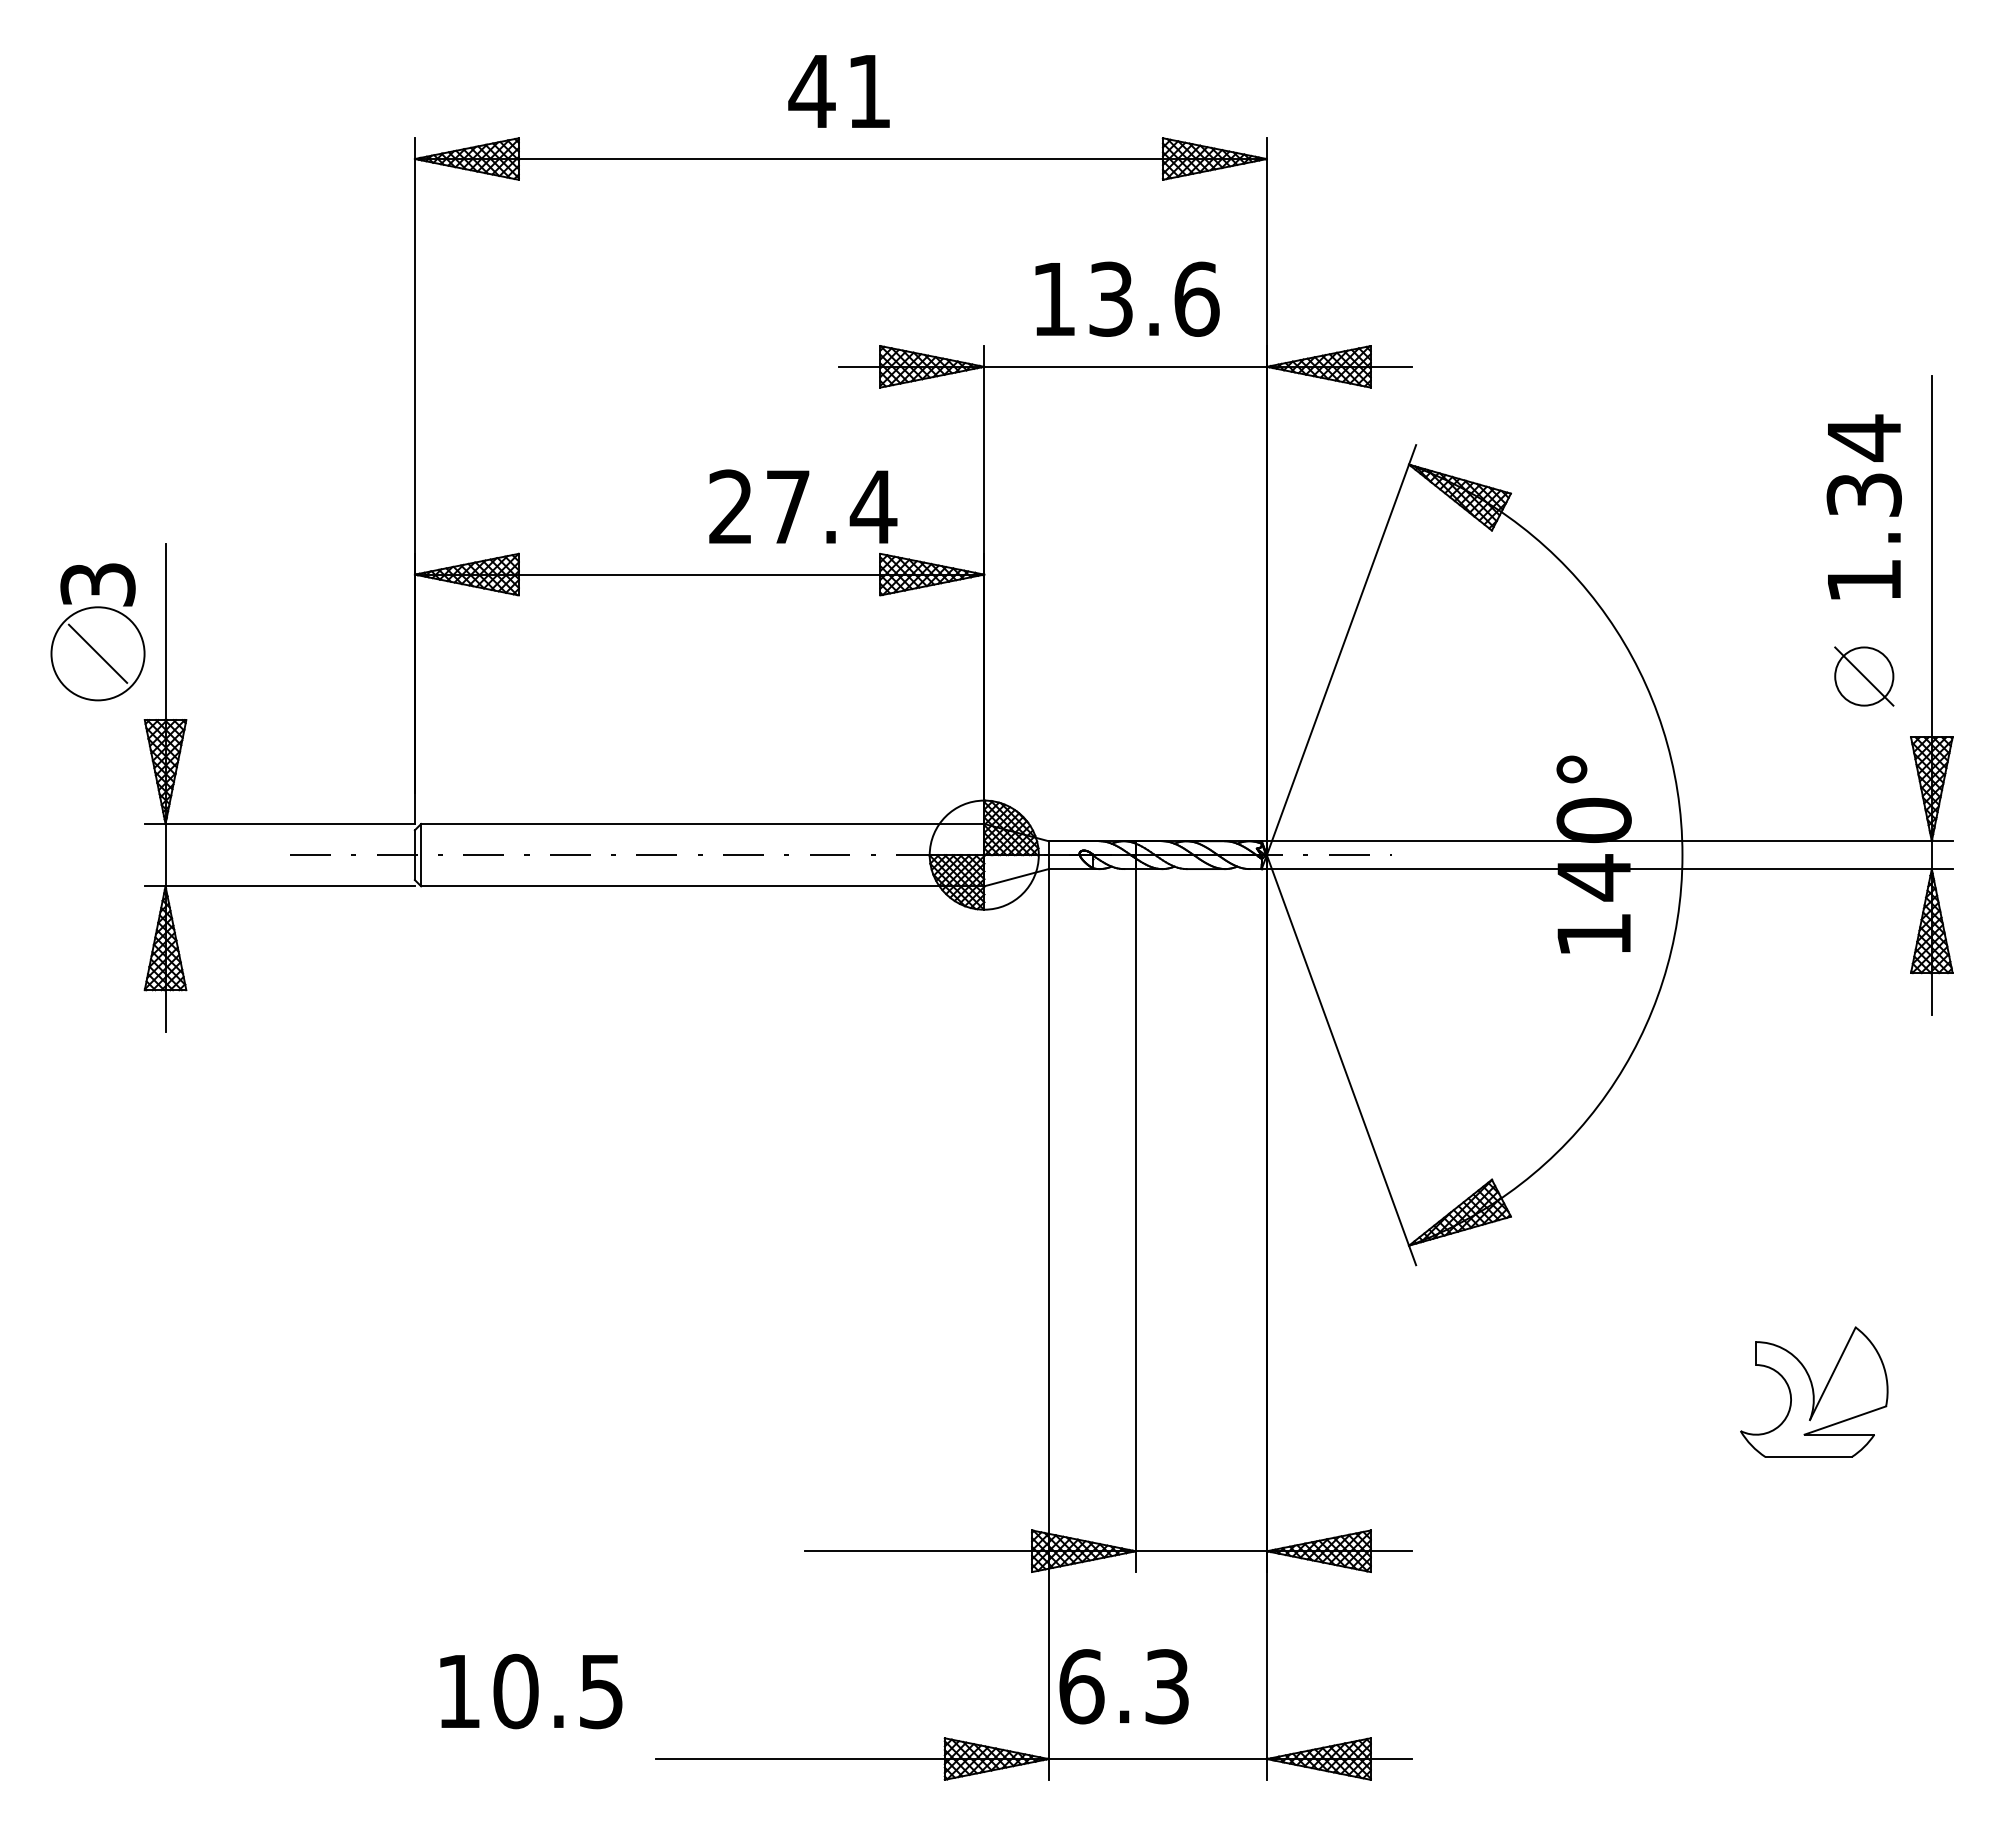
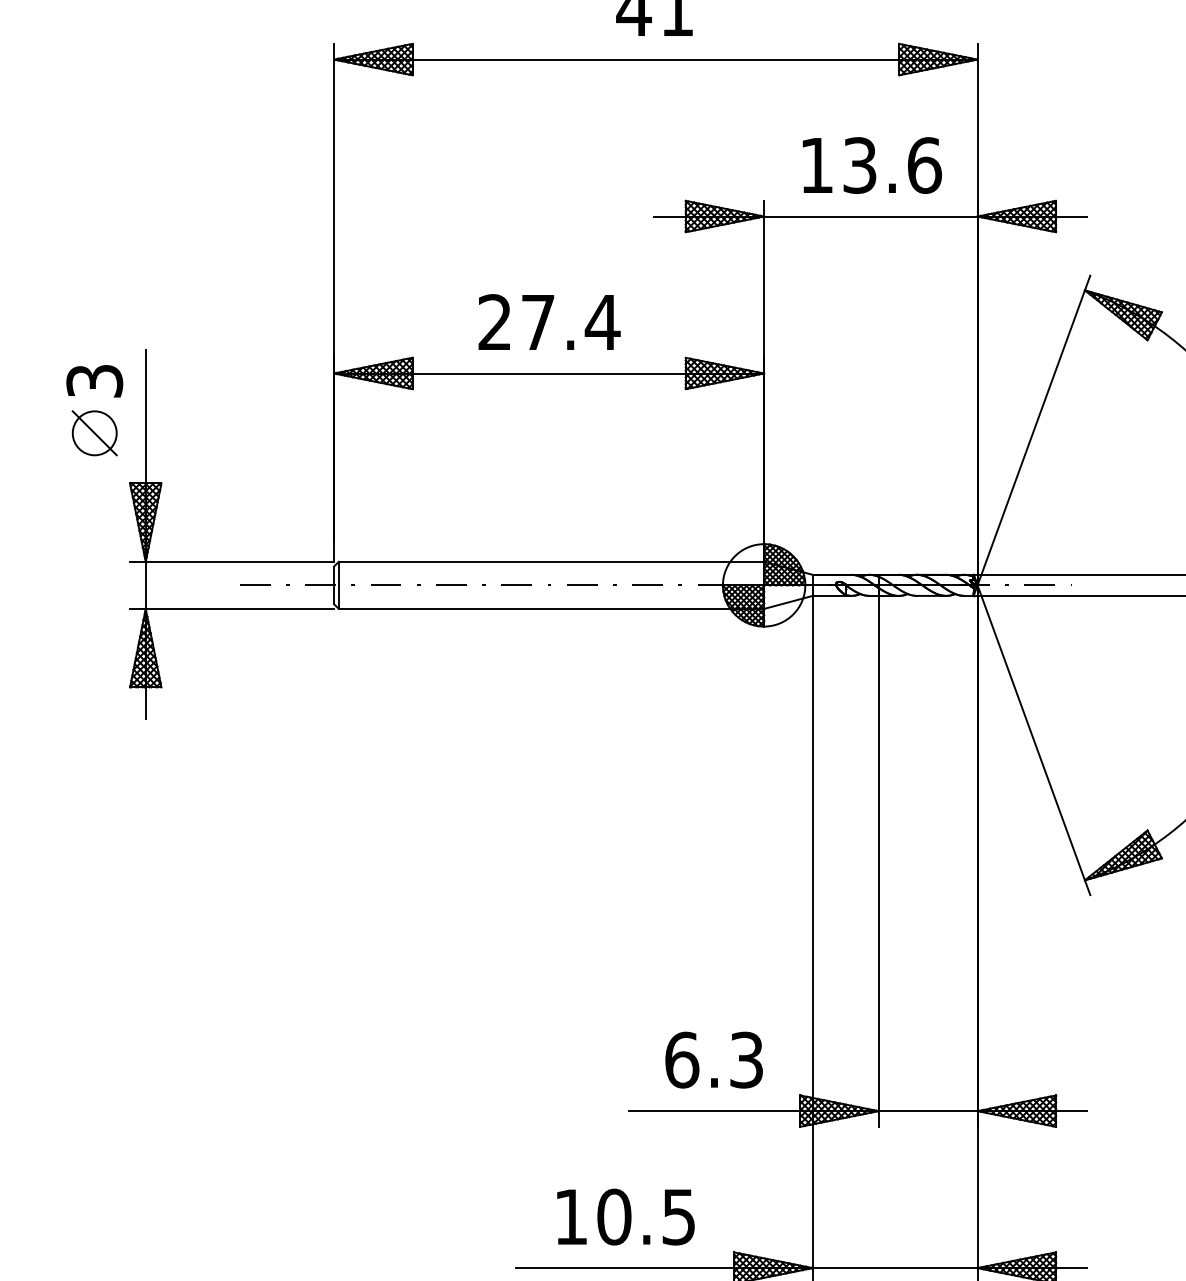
text: (803, 506) -> (549, 322), moved
circle: (97, 653) -> (94, 433), size x0.62
text: (1123, 1686) -> (713, 1059), moved
text: (531, 1691) -> (626, 1217), moved

